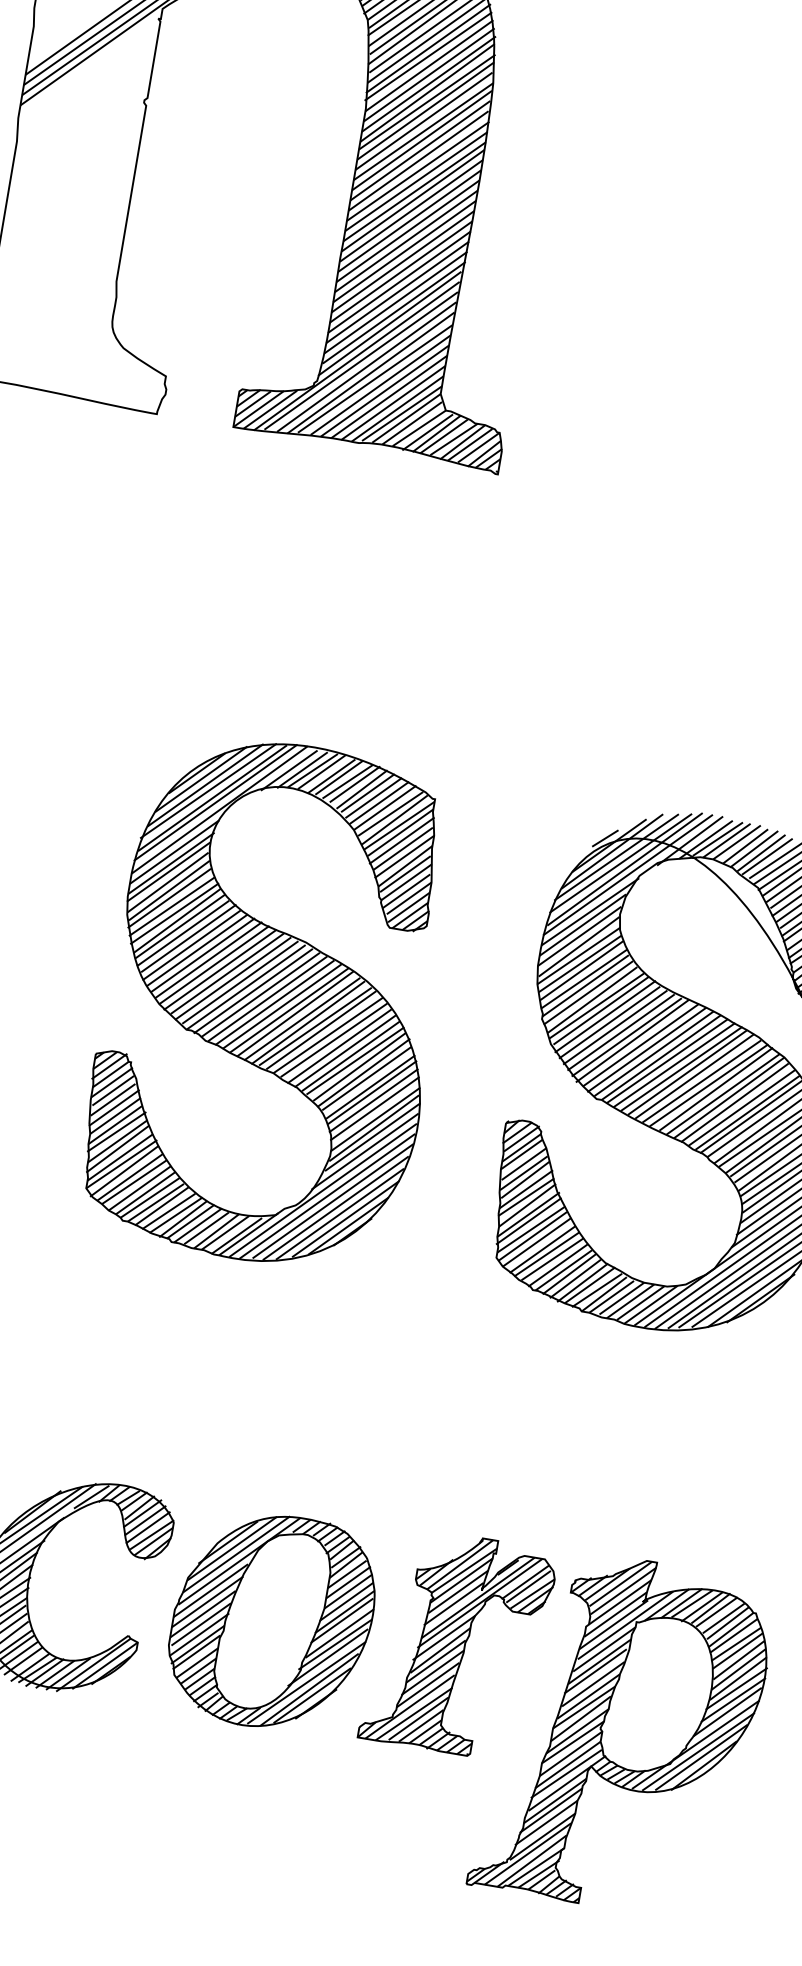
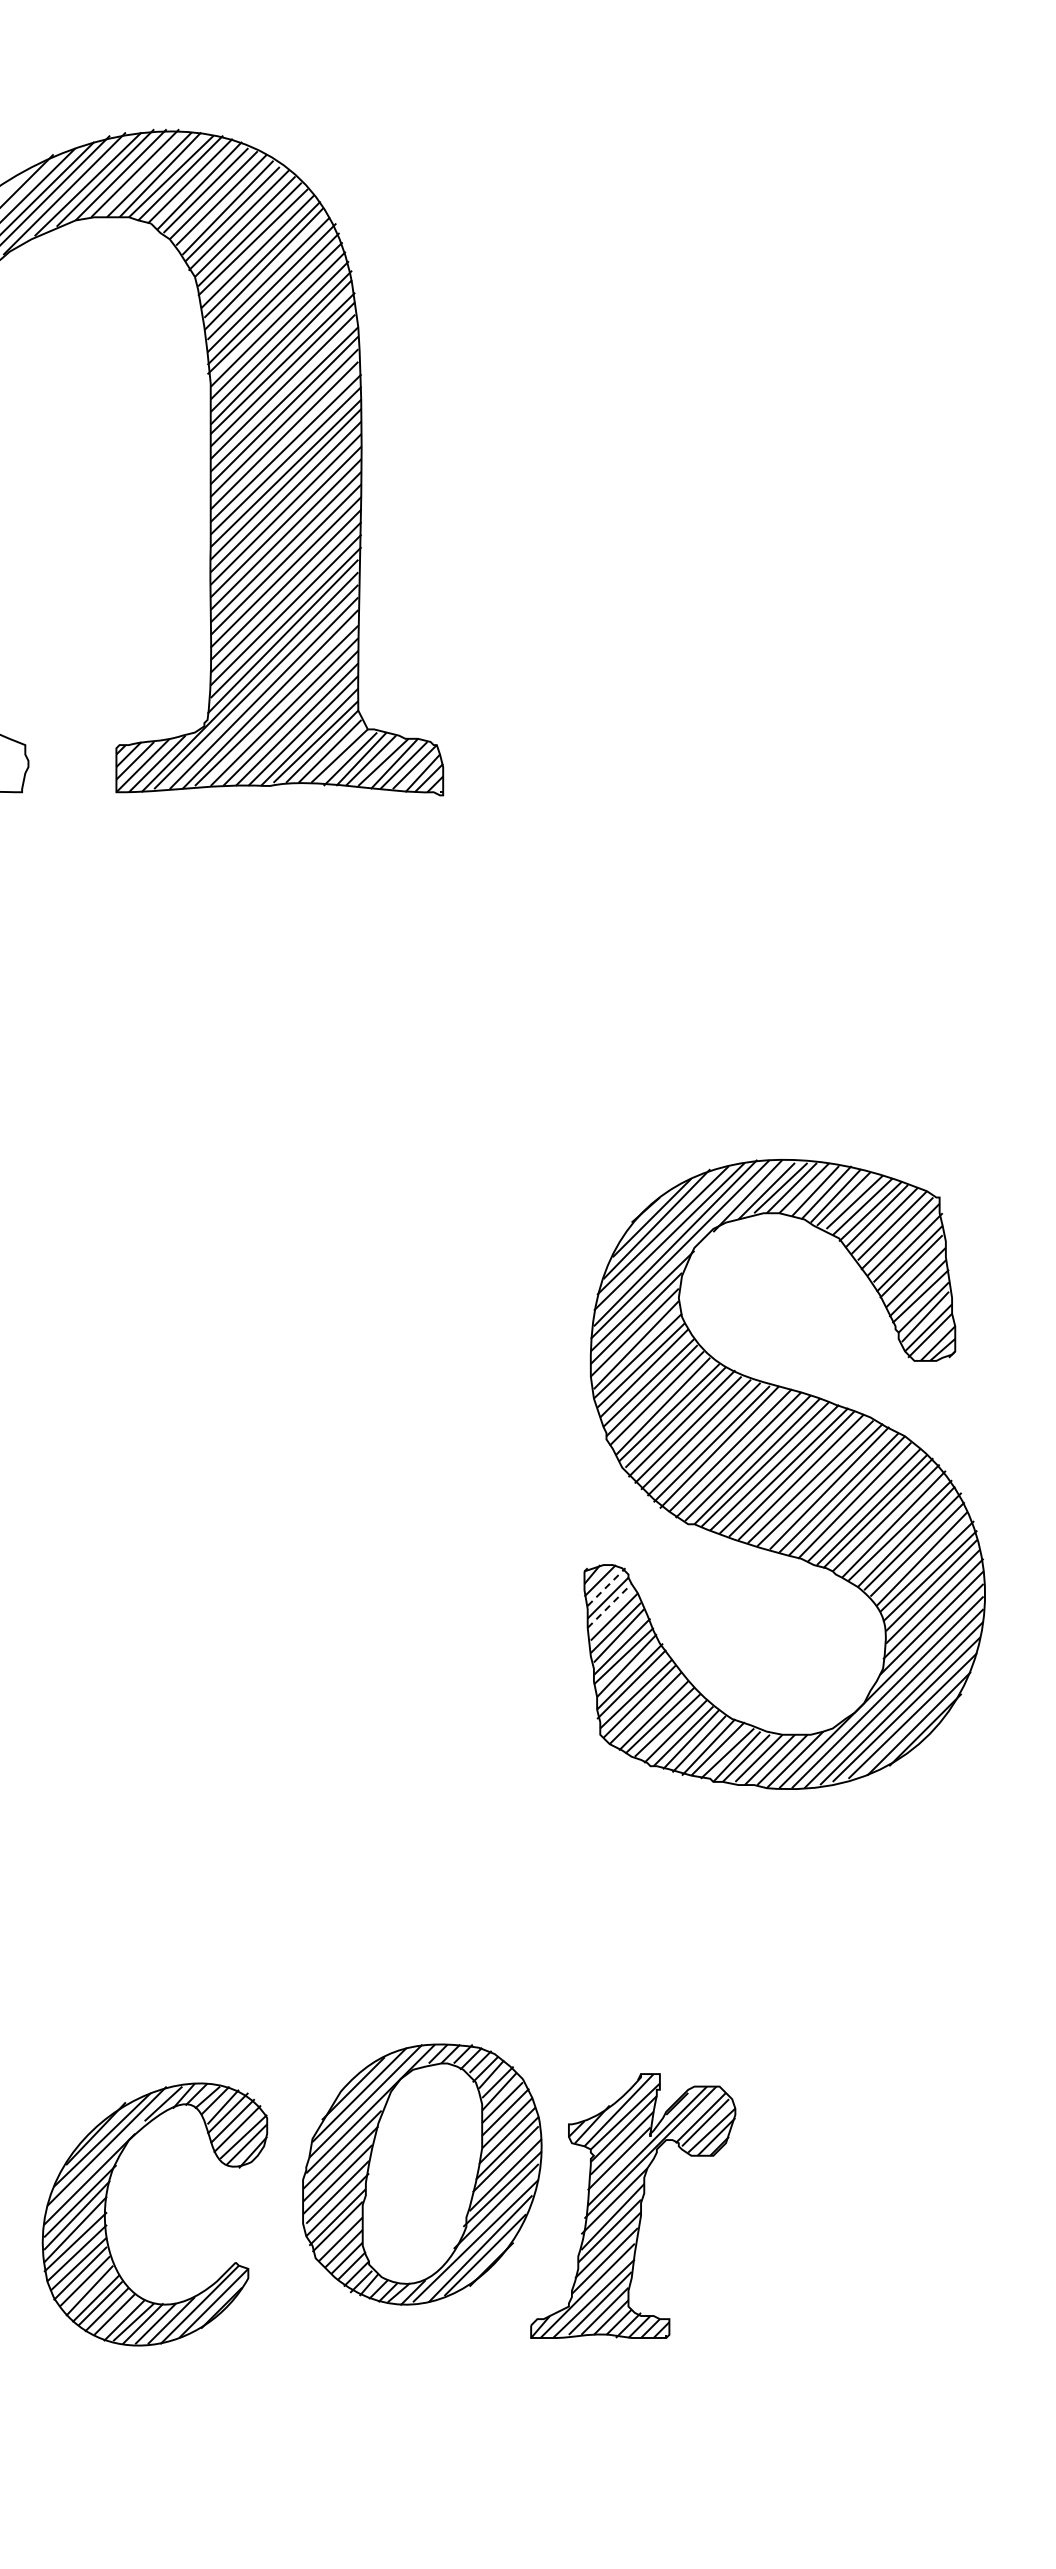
part: (271, 1002) -> (278, 1474), removed
line: (521, 1139) -> (606, 1587), solid -> dashed
line: (522, 1154) -> (610, 1605), solid -> dashed
part: (272, 1621) -> (422, 2174), moved
part: (623, 1733) -> (849, 2279), removed

